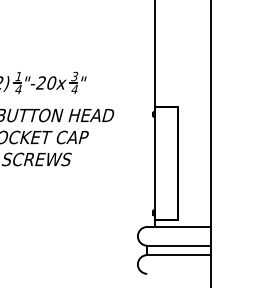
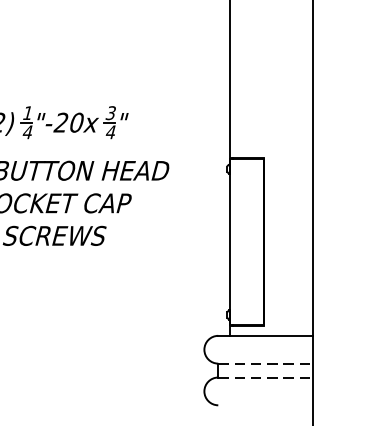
line: (179, 245) -> (266, 363), solid -> dashed
line: (179, 255) -> (266, 378), solid -> dashed

